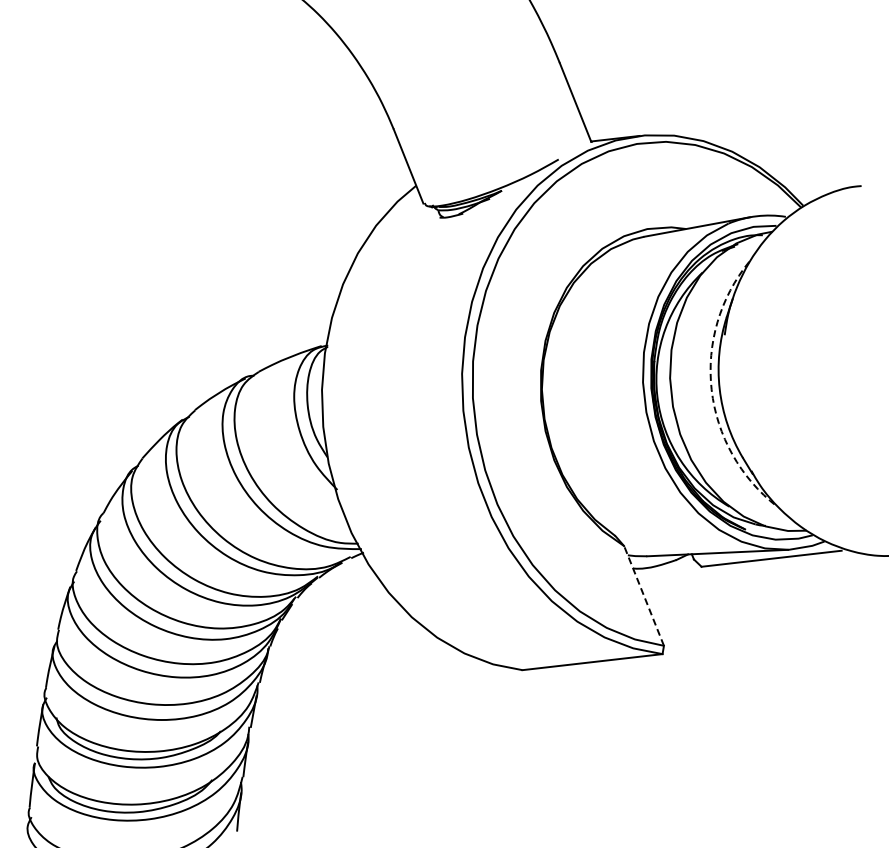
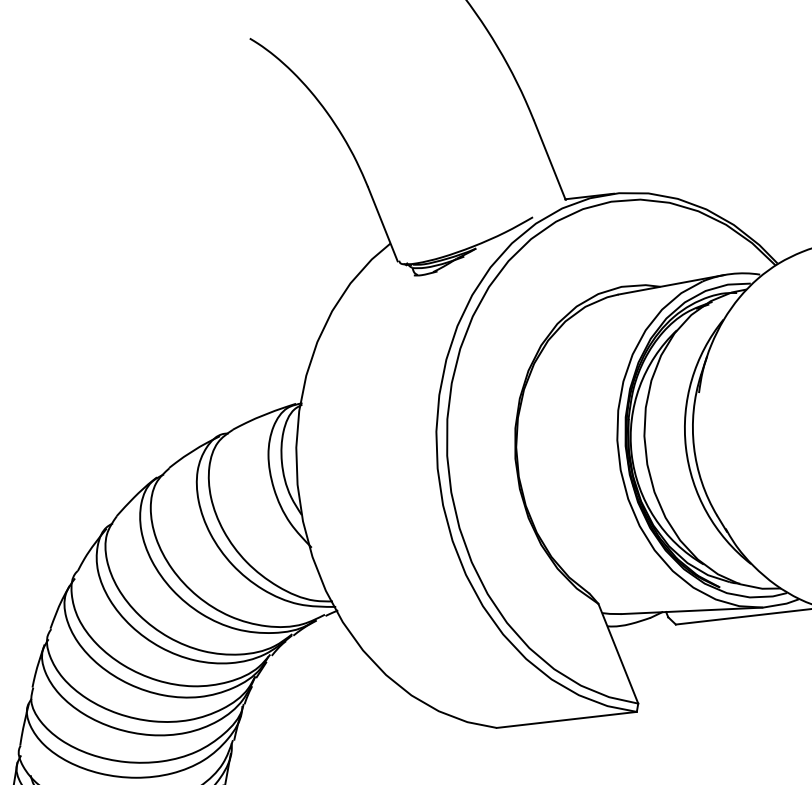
arc: (711, 389) -> (685, 447), dashed -> solid
line: (644, 595) -> (618, 653), dashed -> solid

